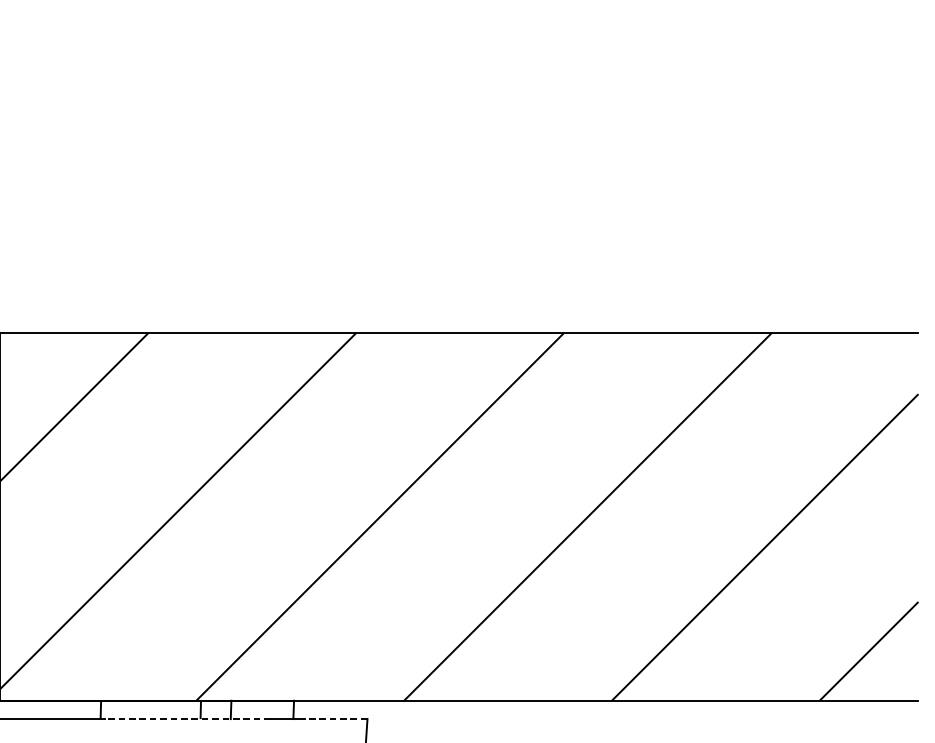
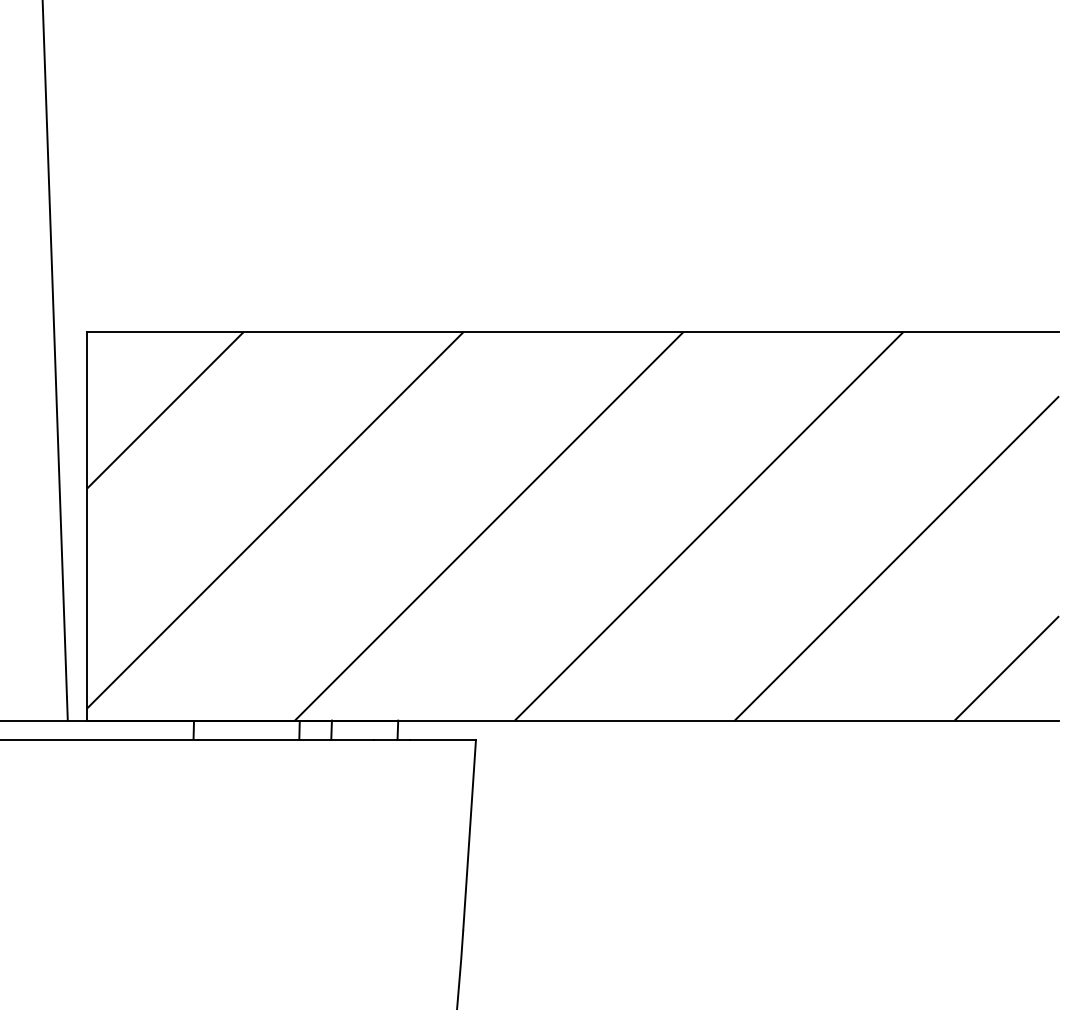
line: (187, 719) -> (285, 740), dashed -> solid
line: (335, 719) -> (442, 740), dashed -> solid

